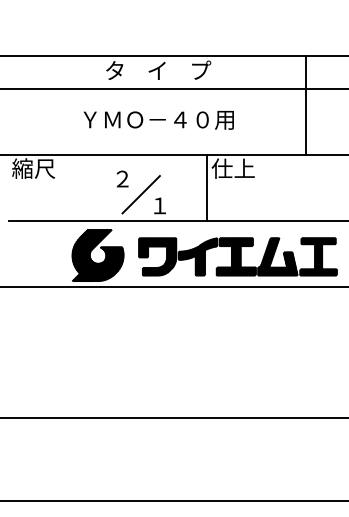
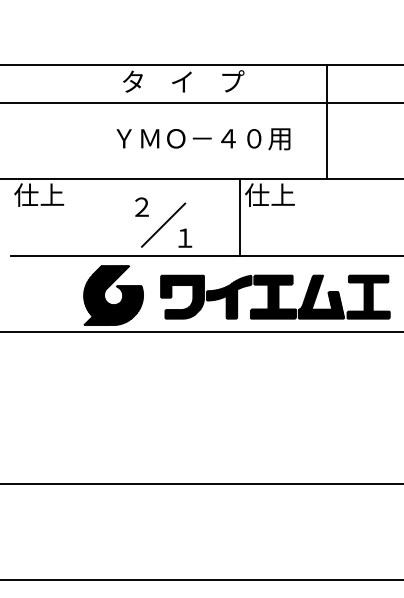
line: (306, 105) -> (326, 122), moved
text: (158, 120) -> (203, 139), moved
text: (33, 168) -> (38, 194), 縮尺 -> 仕上

